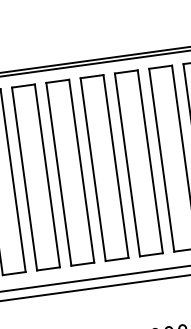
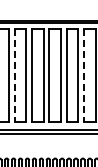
line: (160, 160) -> (83, 75), solid -> dashed
line: (24, 179) -> (14, 75), solid -> dashed

